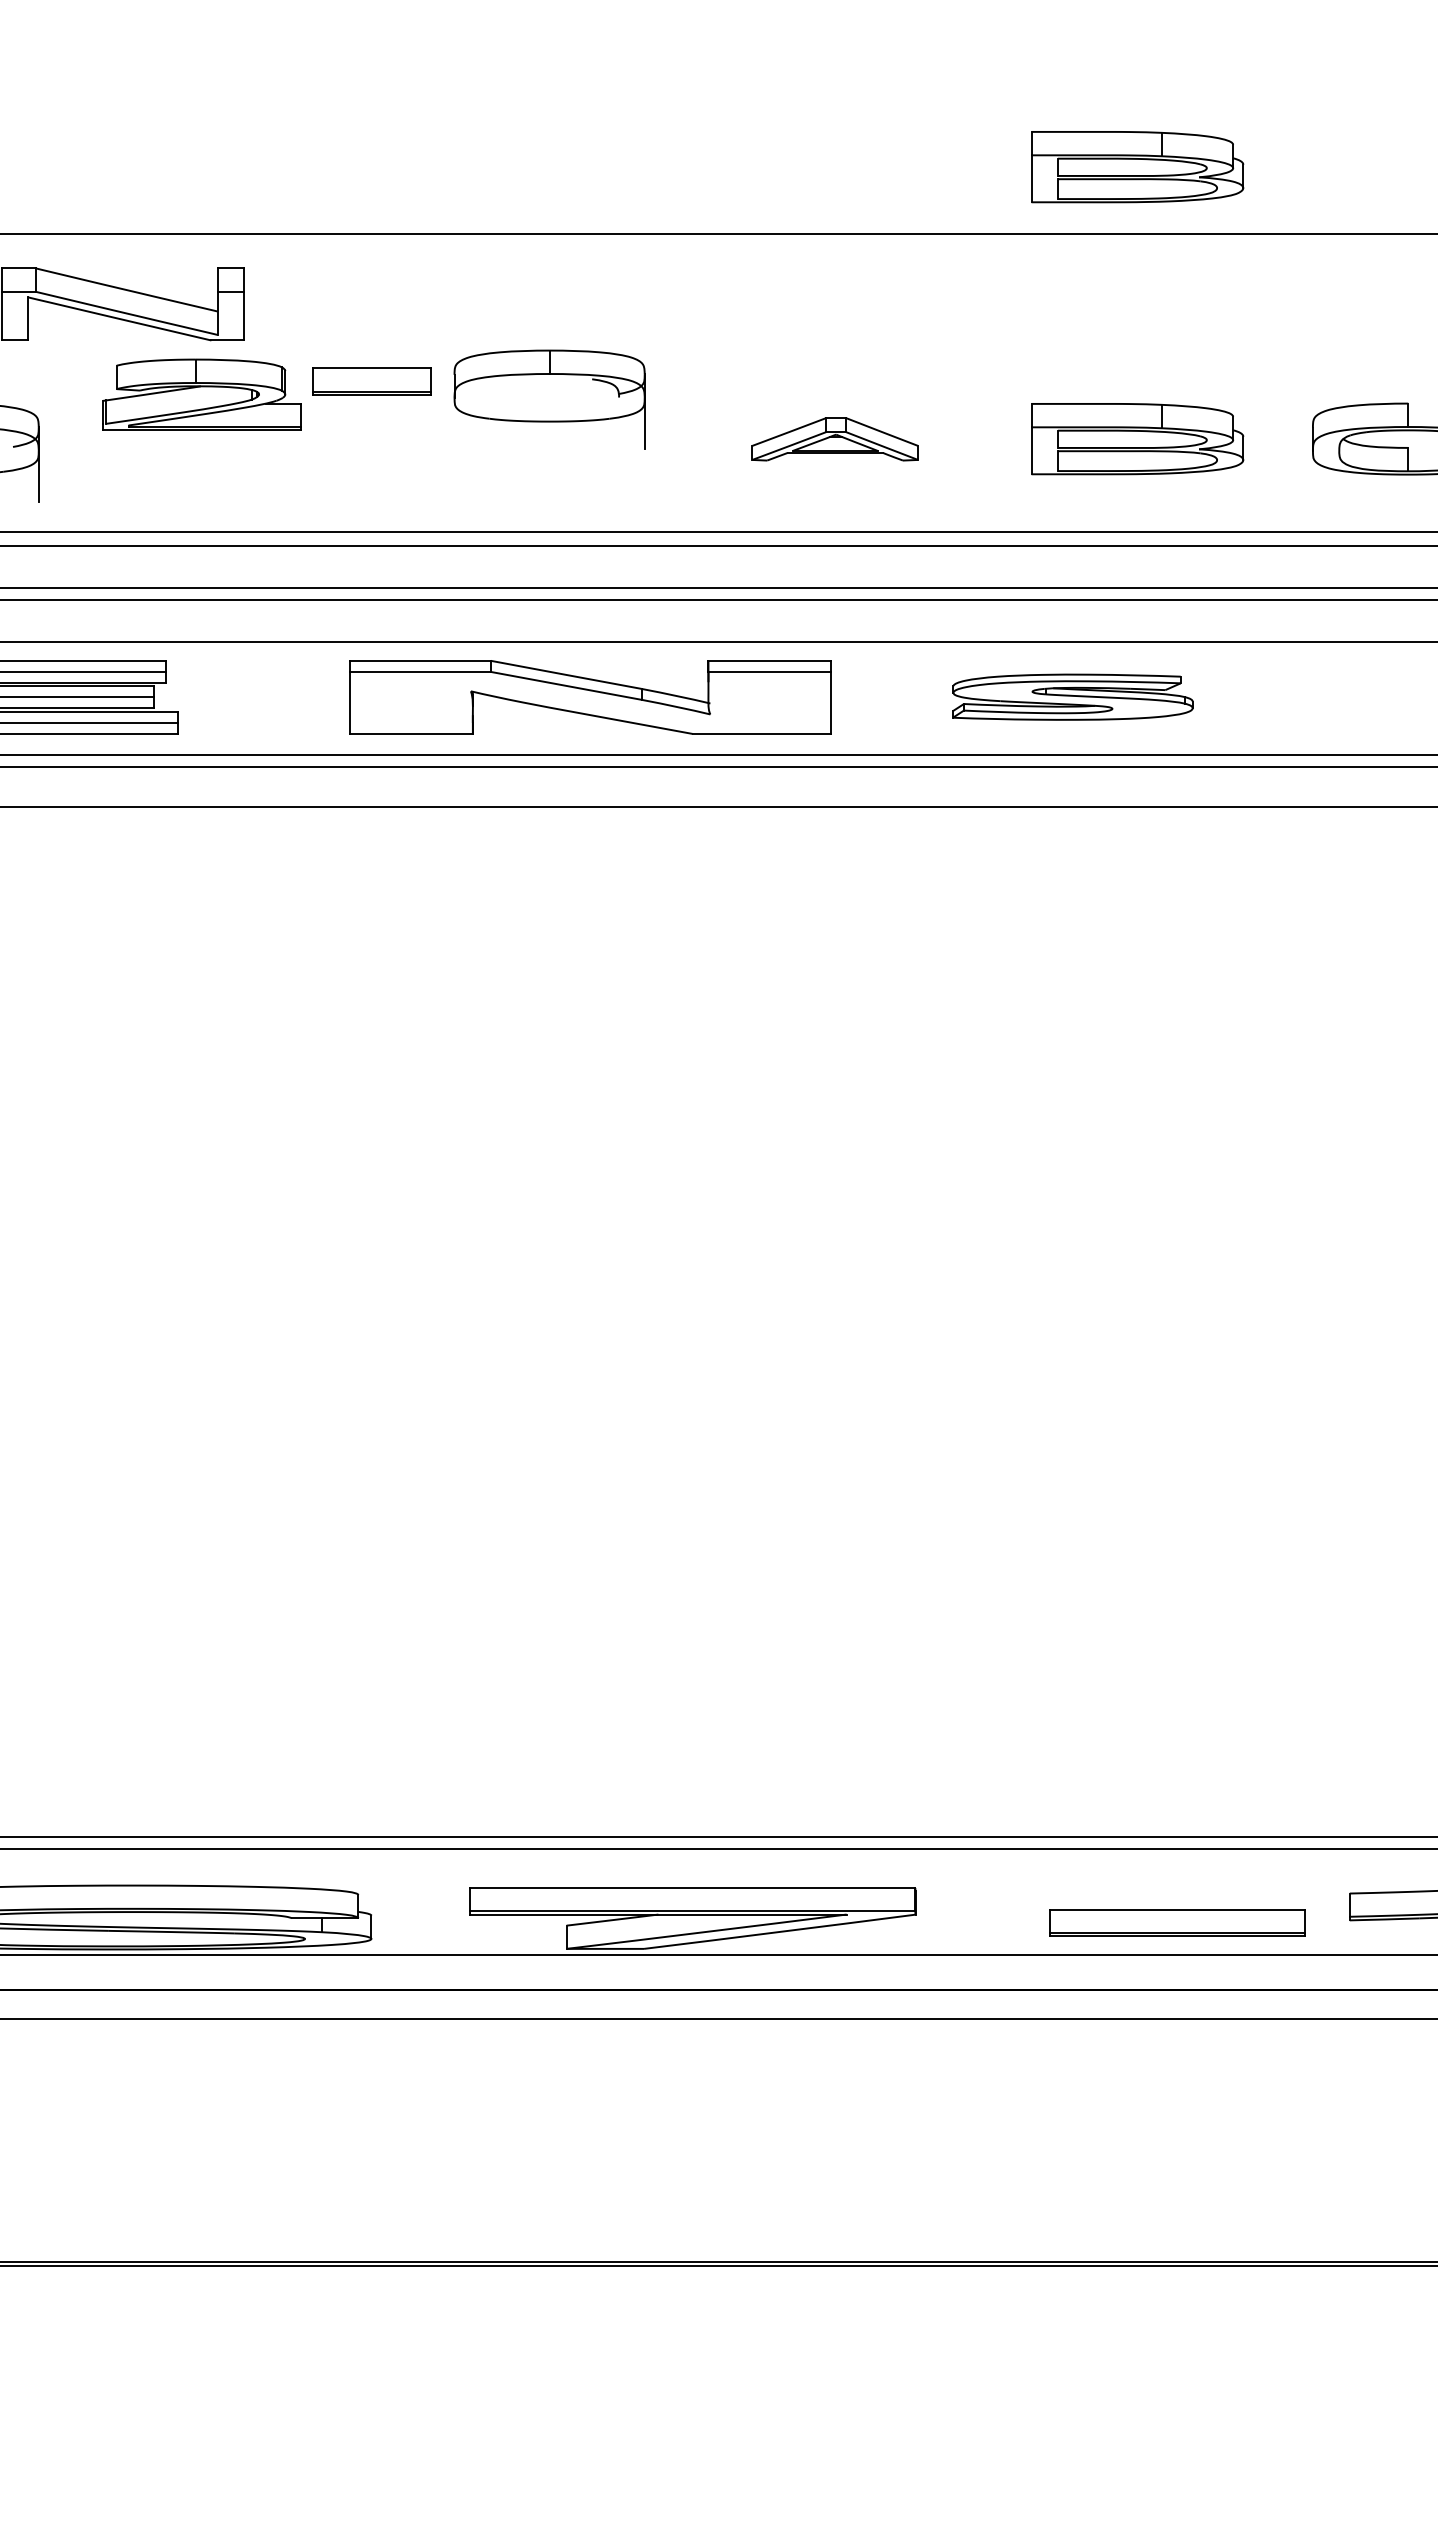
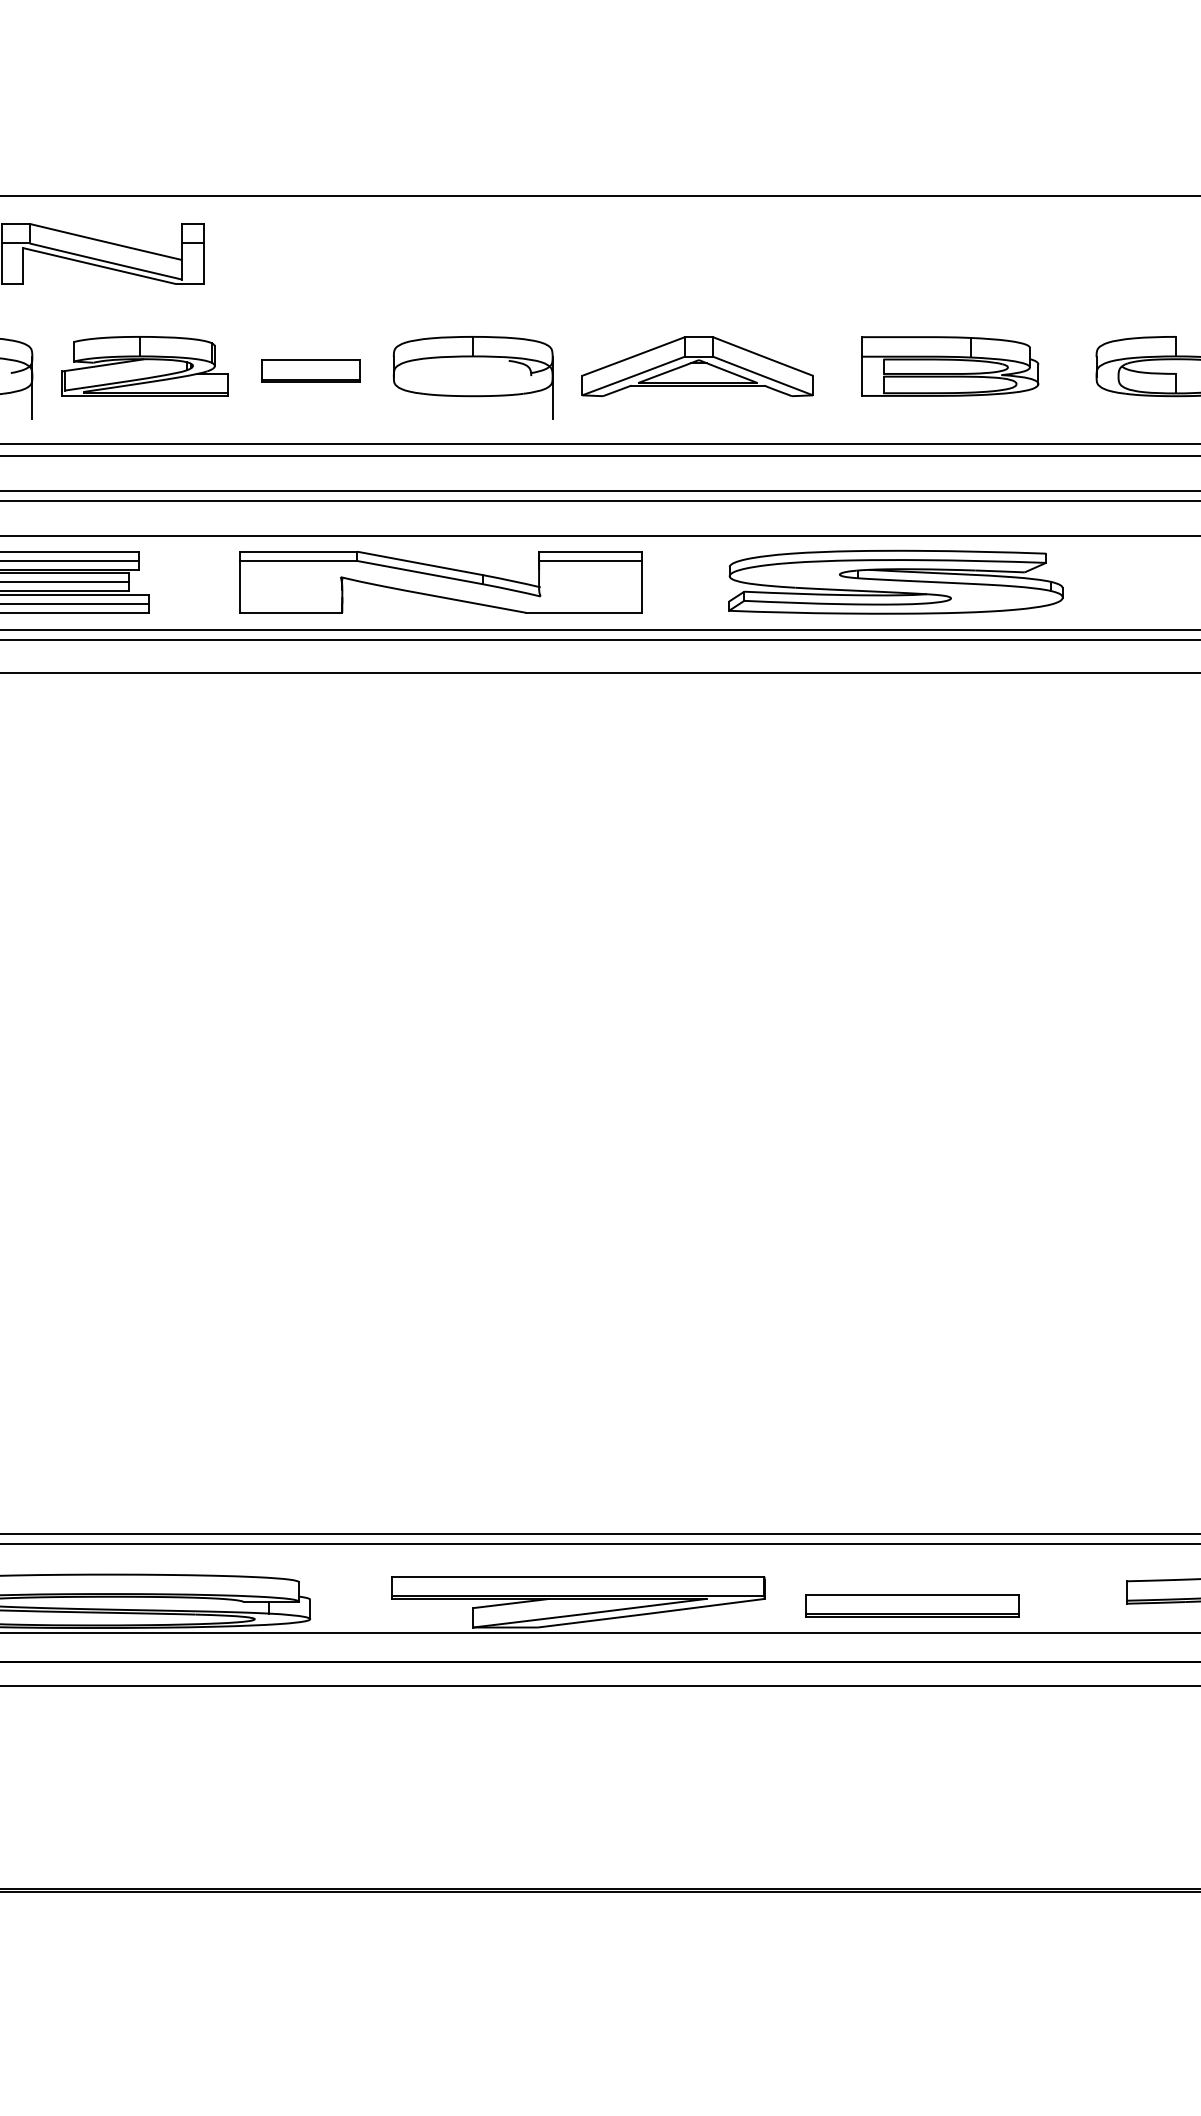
part: (1137, 167) -> (950, 139), removed
part: (371, 381) -> (310, 371), moved
part: (201, 394) -> (144, 366), moved
part: (549, 399) -> (473, 377), moved
part: (834, 439) -> (696, 366), size x1.67
part: (1072, 696) -> (895, 581), size x1.67
part: (590, 697) -> (440, 582), moved
part: (1177, 1922) -> (912, 1605), moved

